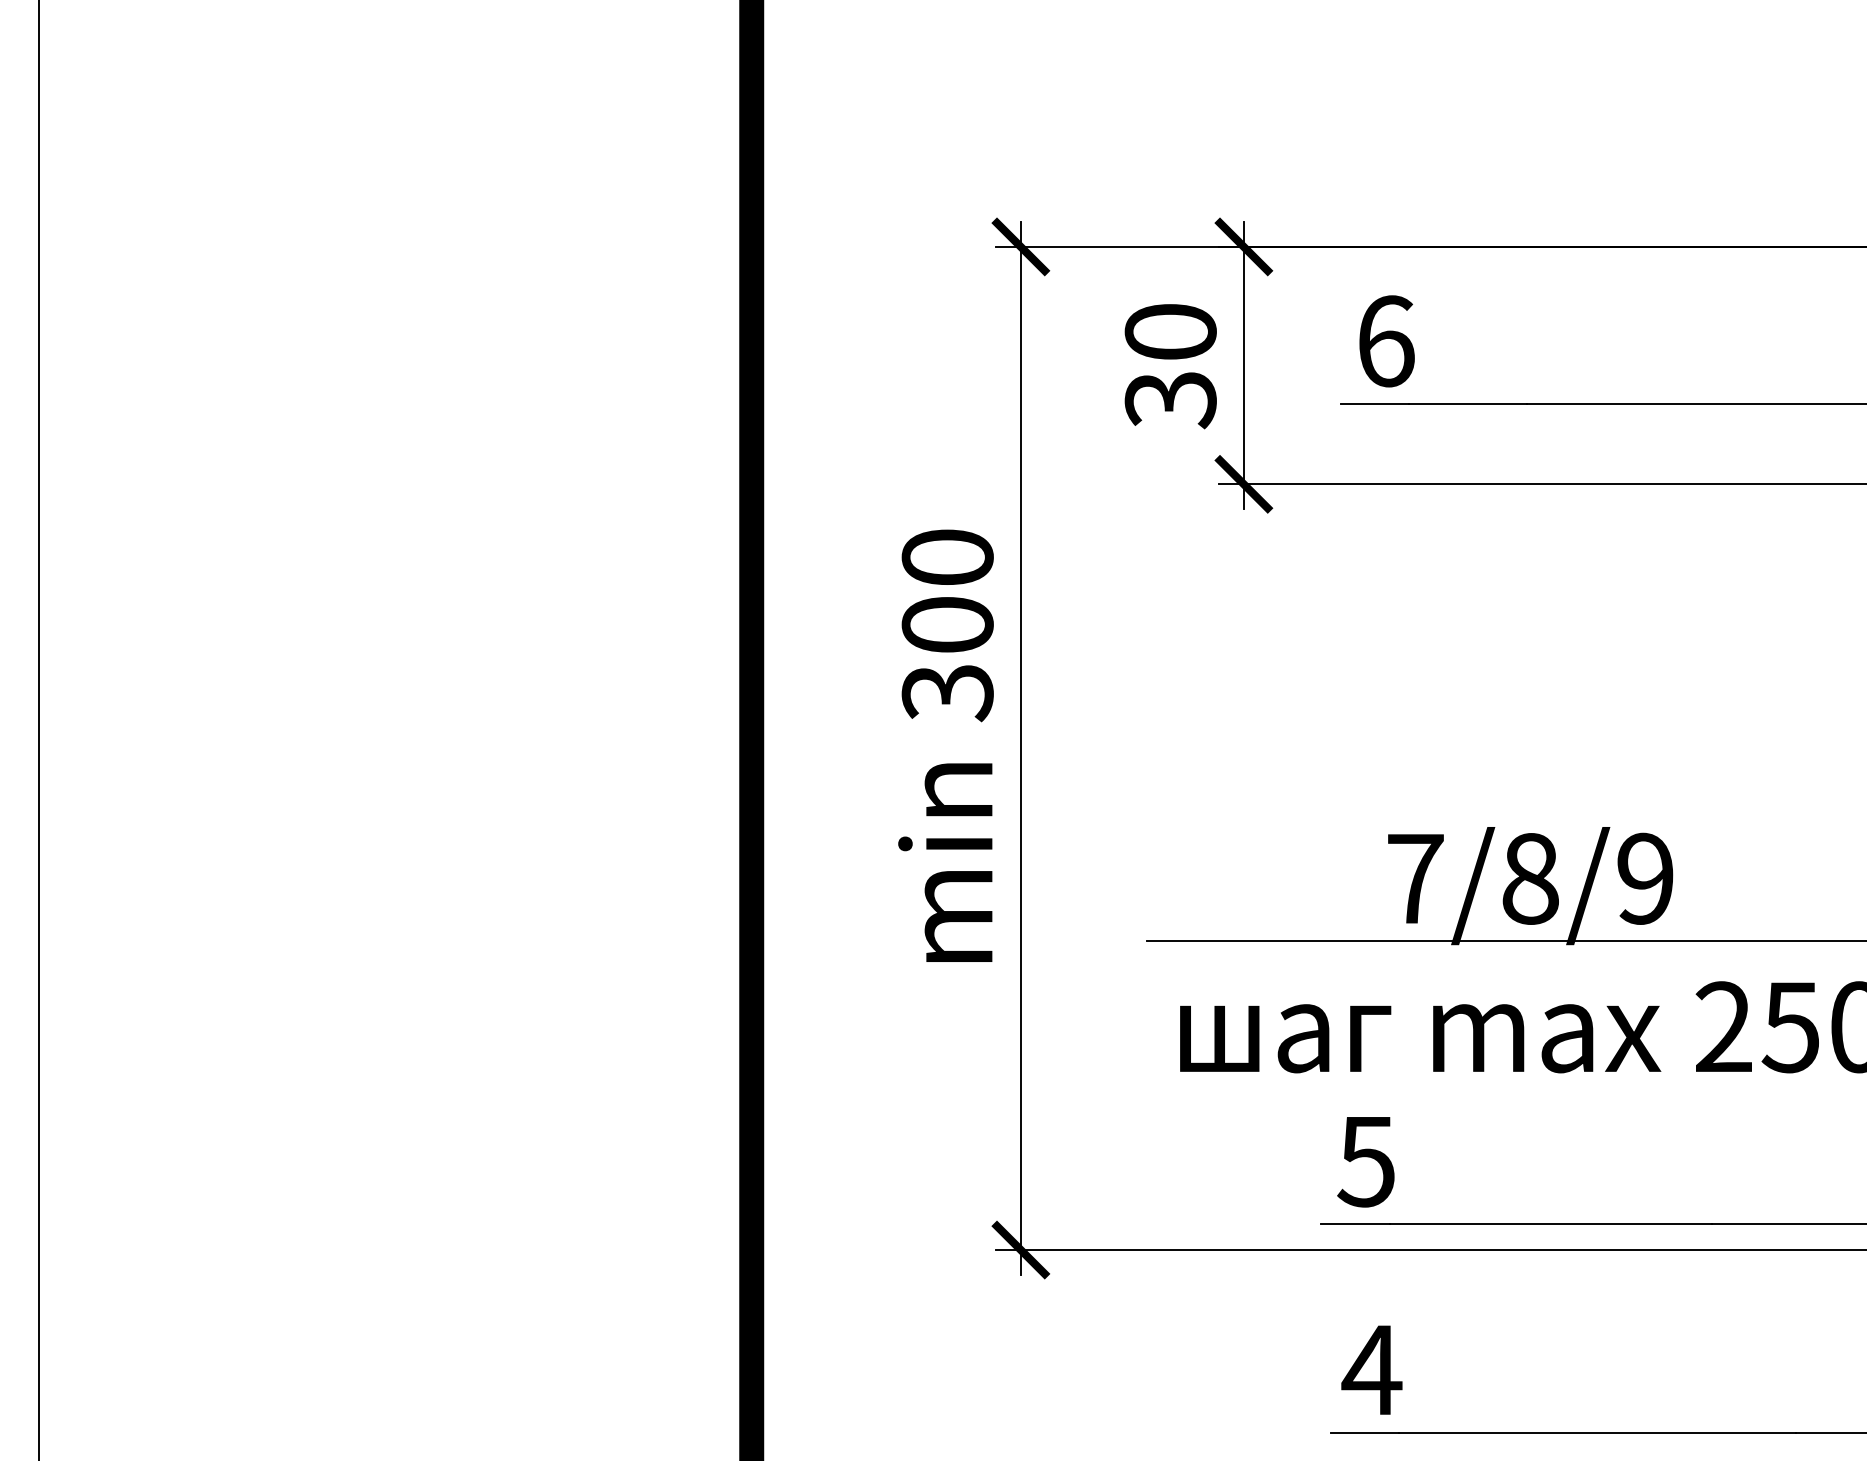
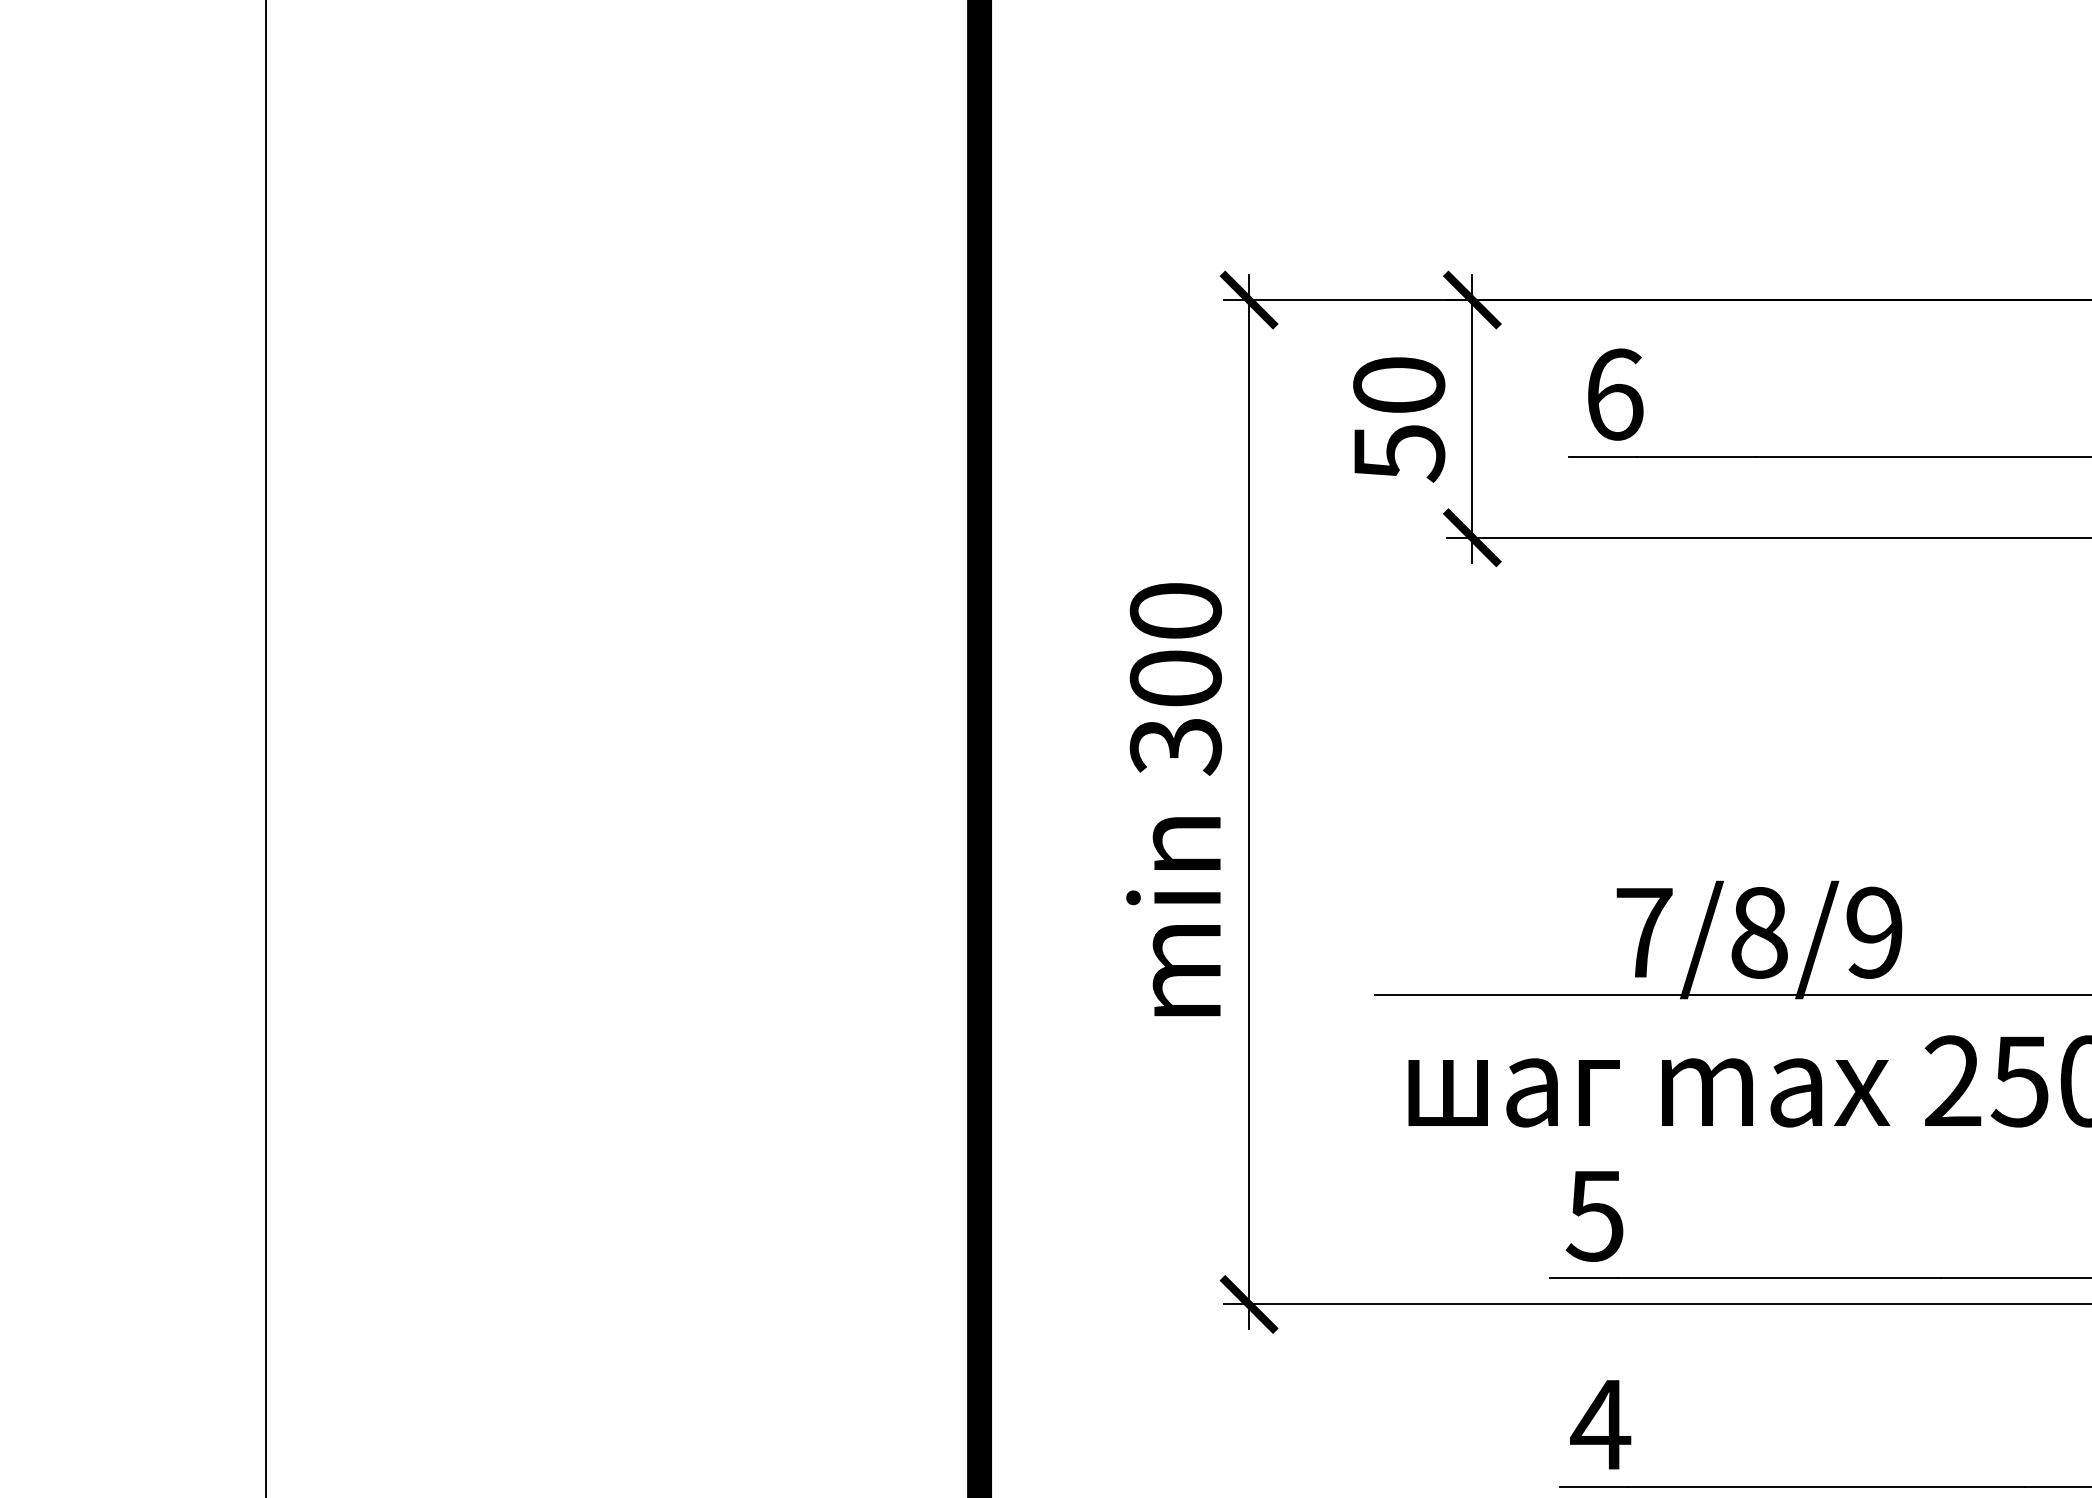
text: (1170, 400) -> (1398, 453), 30 -> 50

